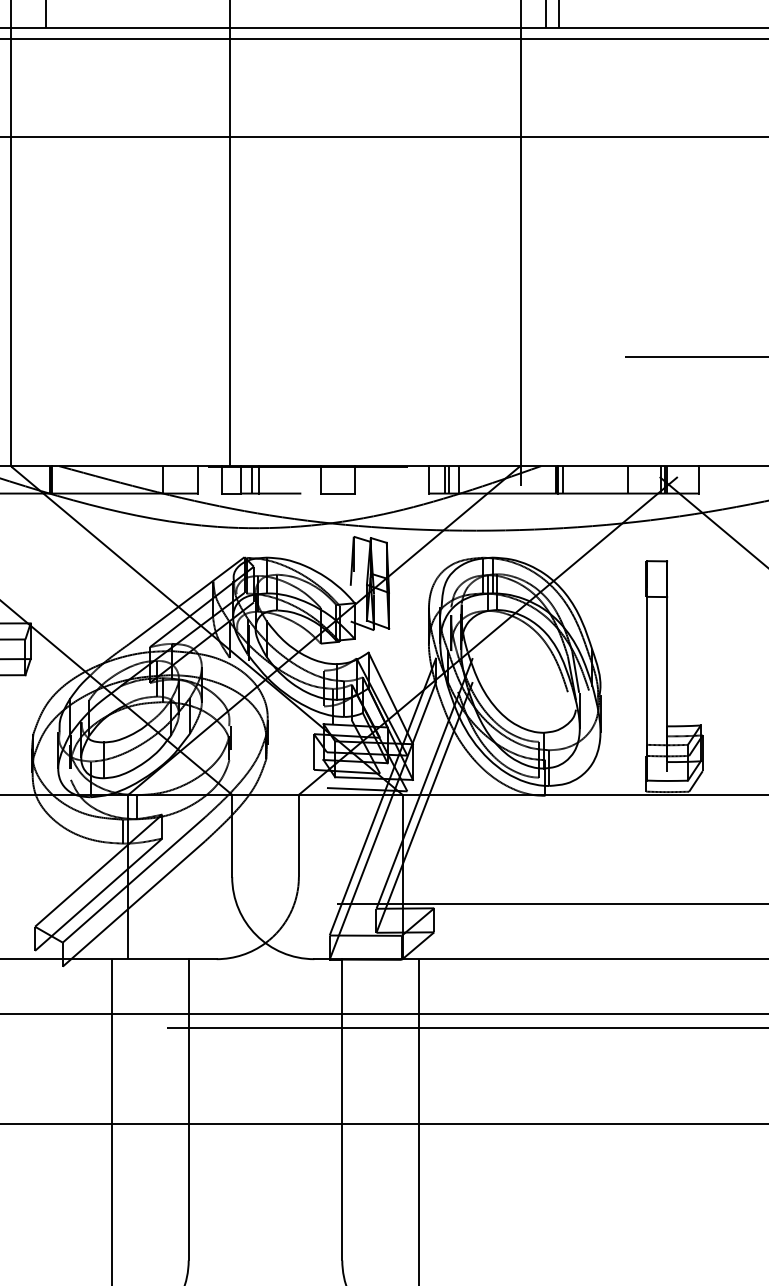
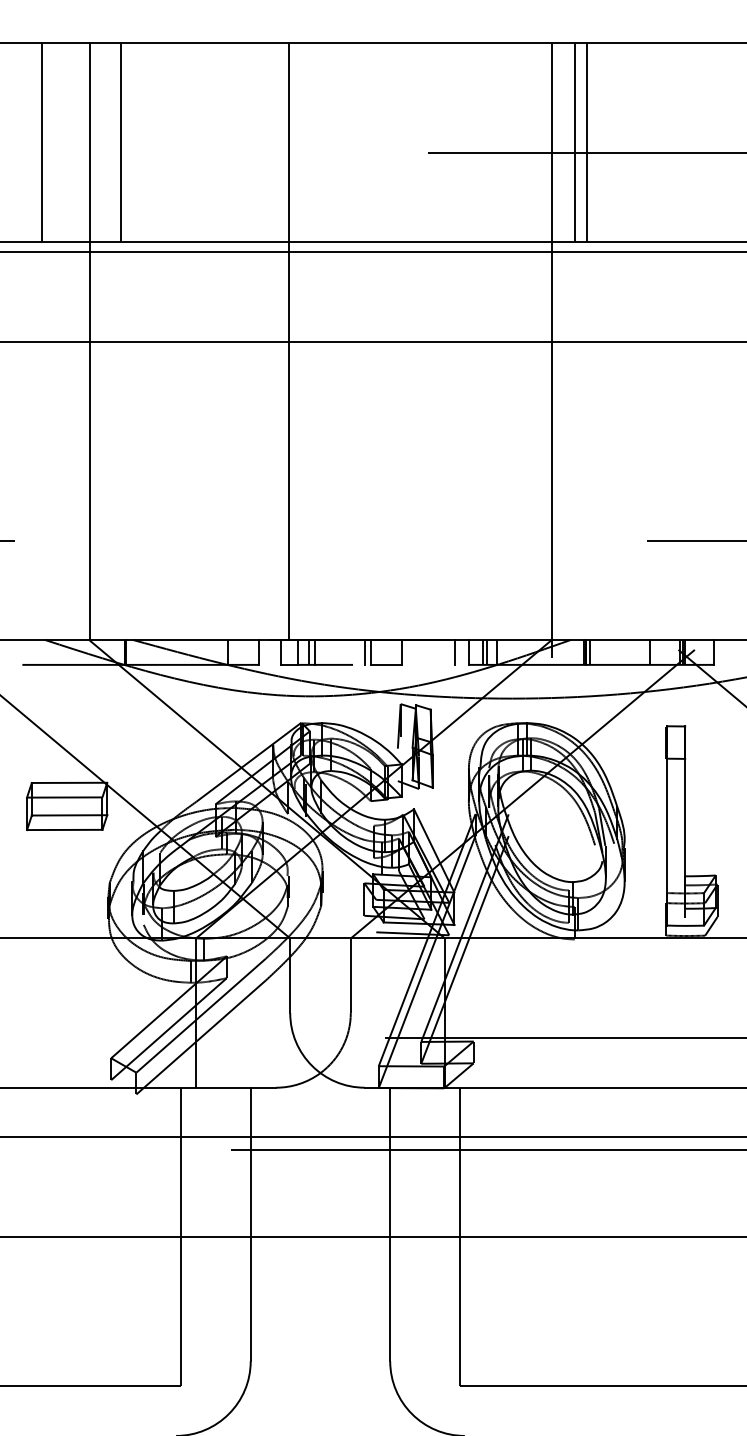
line: (315, 479) -> (365, 652), added
line: (414, 479) -> (455, 652), added

